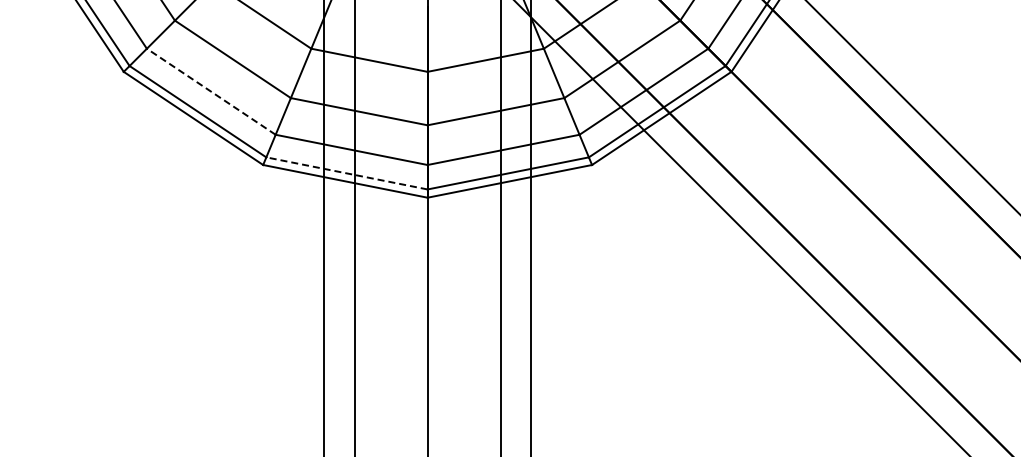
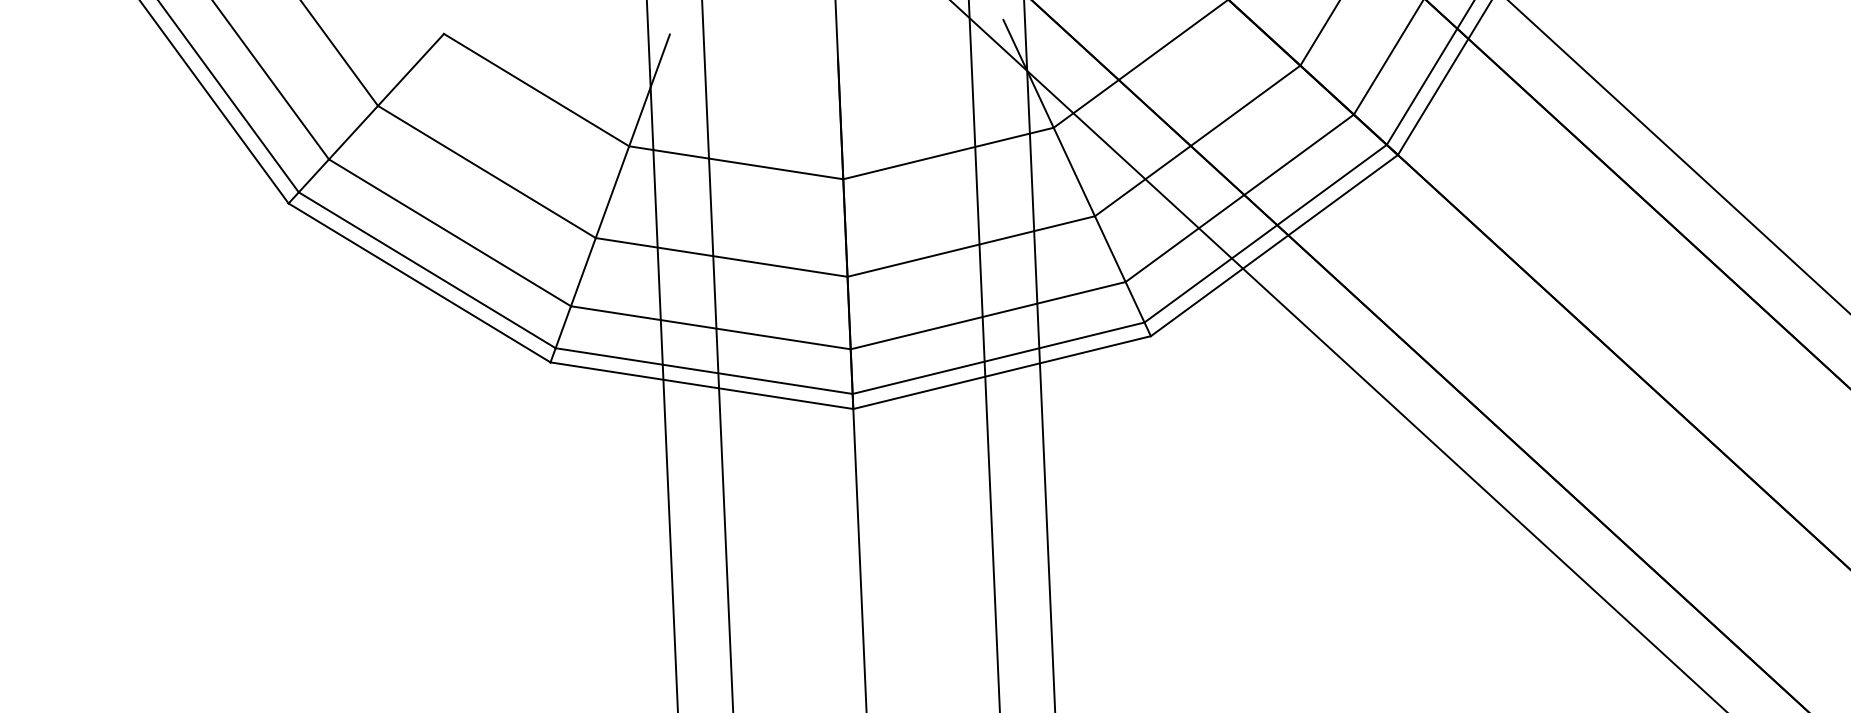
line: (210, 91) -> (448, 232), dashed -> solid
line: (346, 173) -> (703, 371), dashed -> solid

